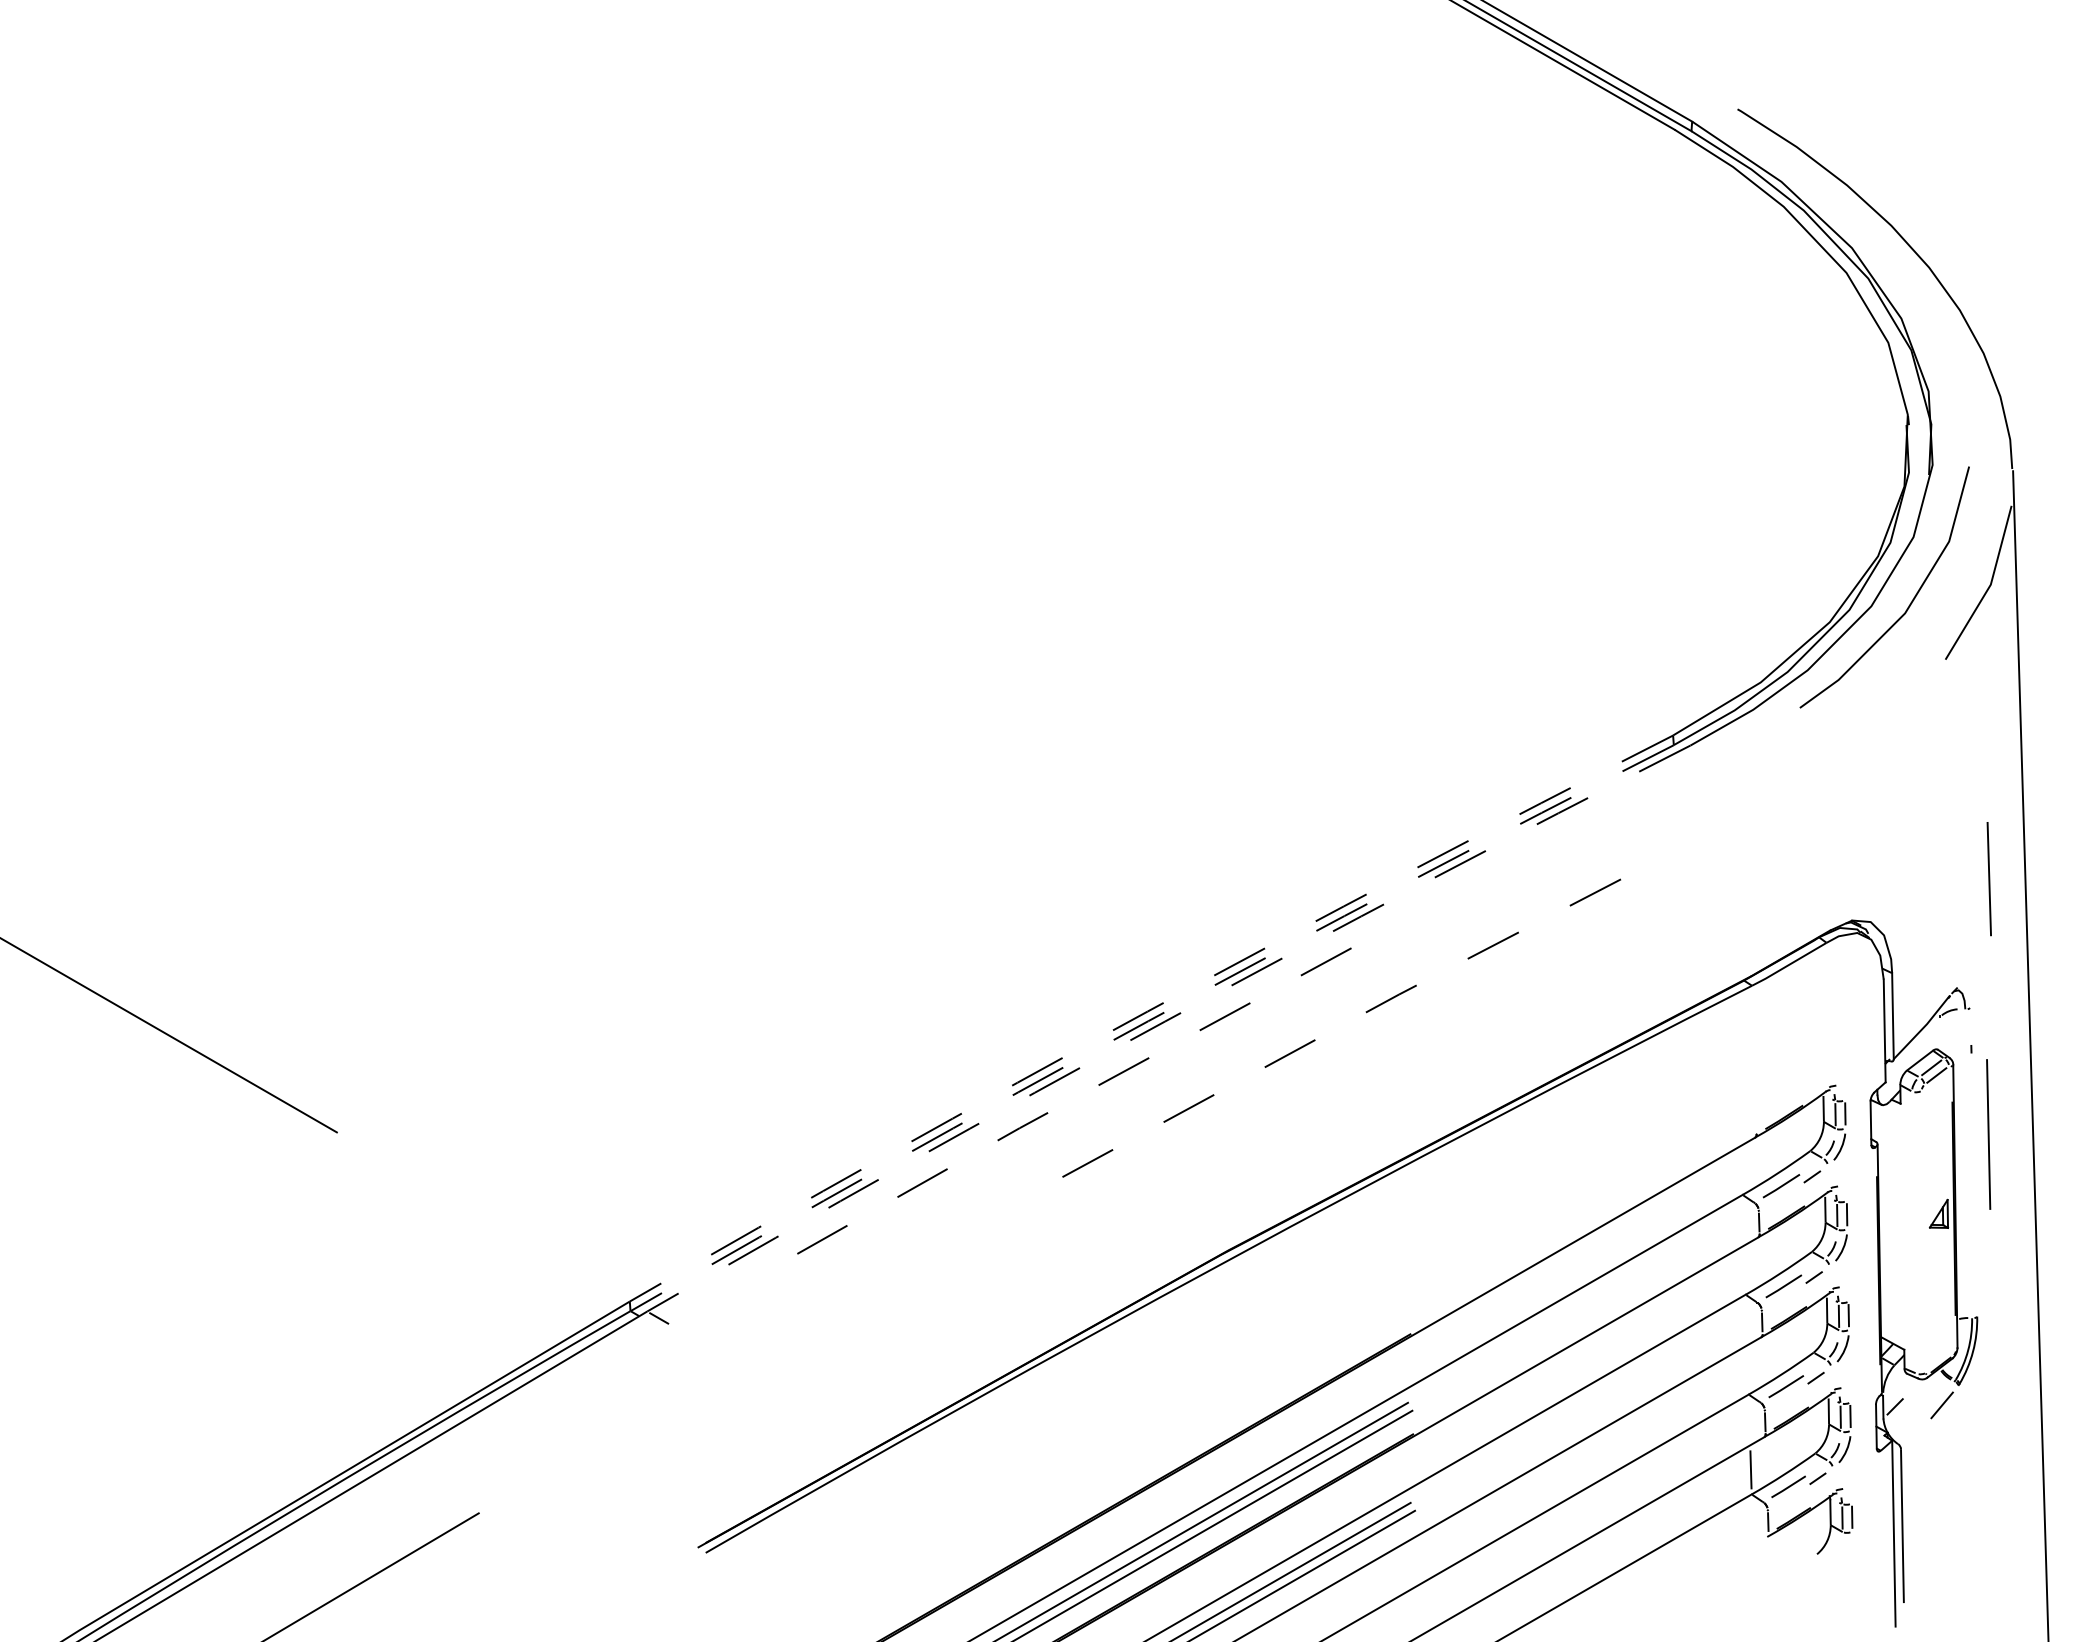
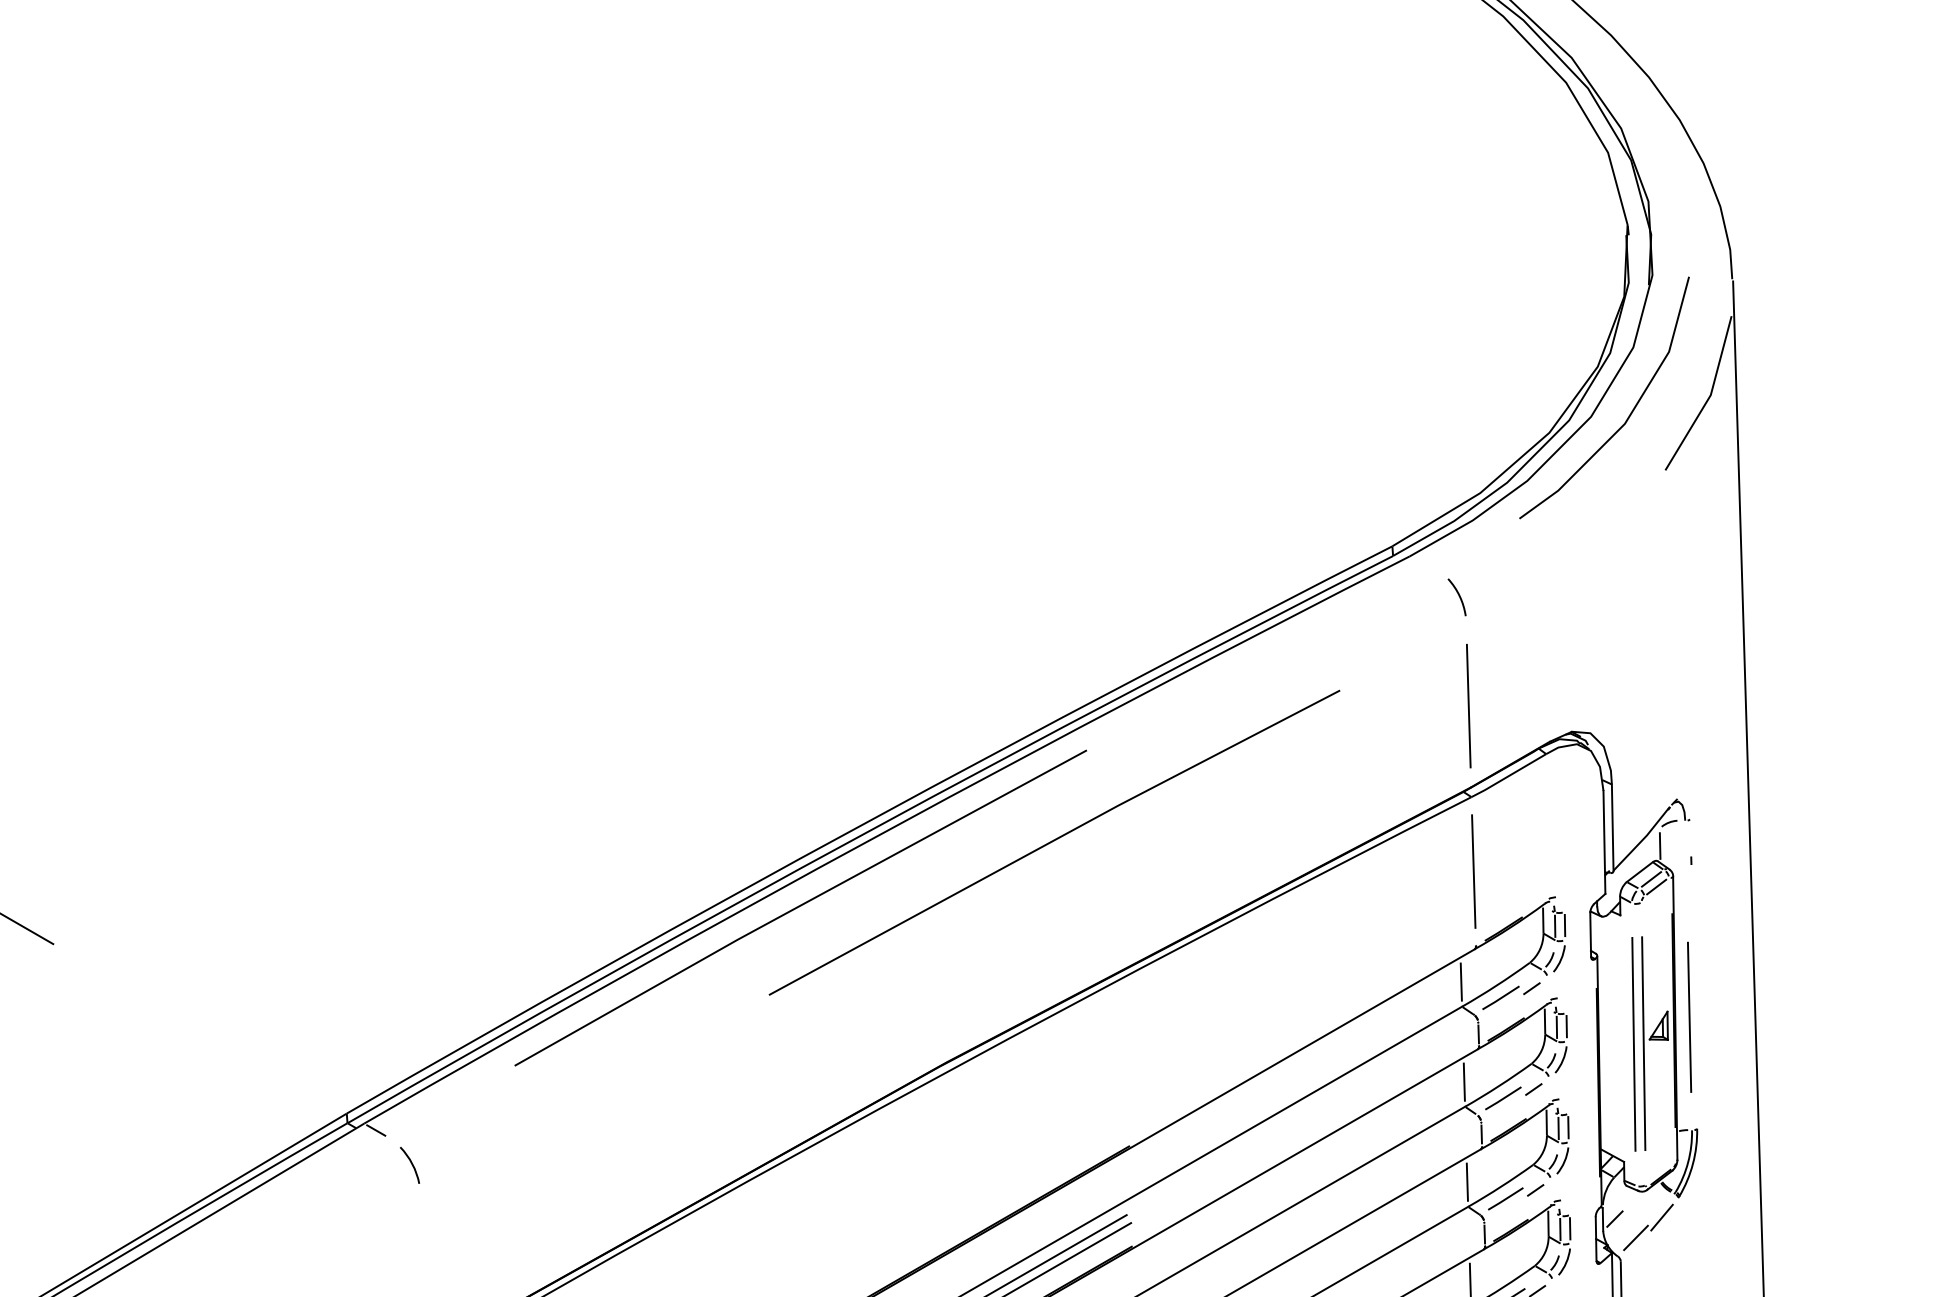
arc: (1739, 786) -> (1458, 597), added
line: (1988, 879) -> (1472, 872), moved
line: (1749, 894) -> (1468, 705), added
arc: (1147, 1011) -> (865, 822), dashed -> solid
arc: (1148, 1021) -> (866, 832), dashed -> solid
arc: (1165, 1021) -> (883, 832), dashed -> solid
line: (1334, 1029) -> (1053, 840), dashed -> solid
line: (1940, 1034) -> (1660, 845), added
line: (1081, 1094) -> (799, 906), dashed -> solid
line: (1988, 1134) -> (1689, 1017), moved
line: (1741, 1169) -> (1460, 981), added
line: (1923, 1231) -> (1643, 1043), added
line: (1913, 1232) -> (1633, 1044), added
line: (1744, 1269) -> (1463, 1081), added
arc: (693, 1351) -> (410, 1163), added
line: (1747, 1369) -> (1466, 1181), added
line: (1916, 1425) -> (1636, 1237), added

